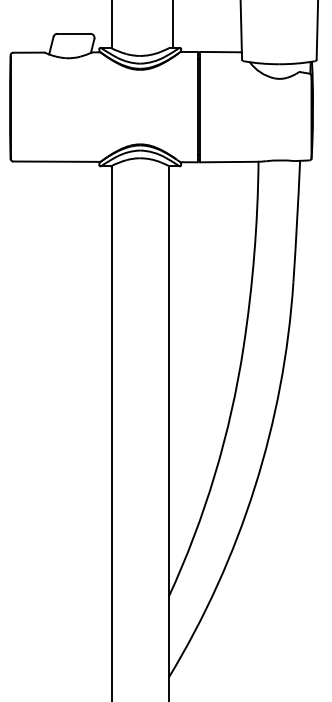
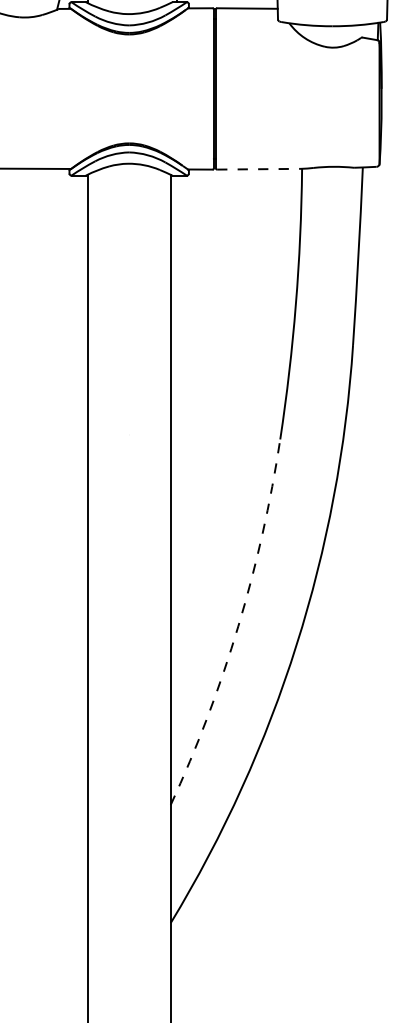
line: (229, 162) -> (259, 169), solid -> dashed
arc: (214, 474) -> (237, 625), solid -> dashed

